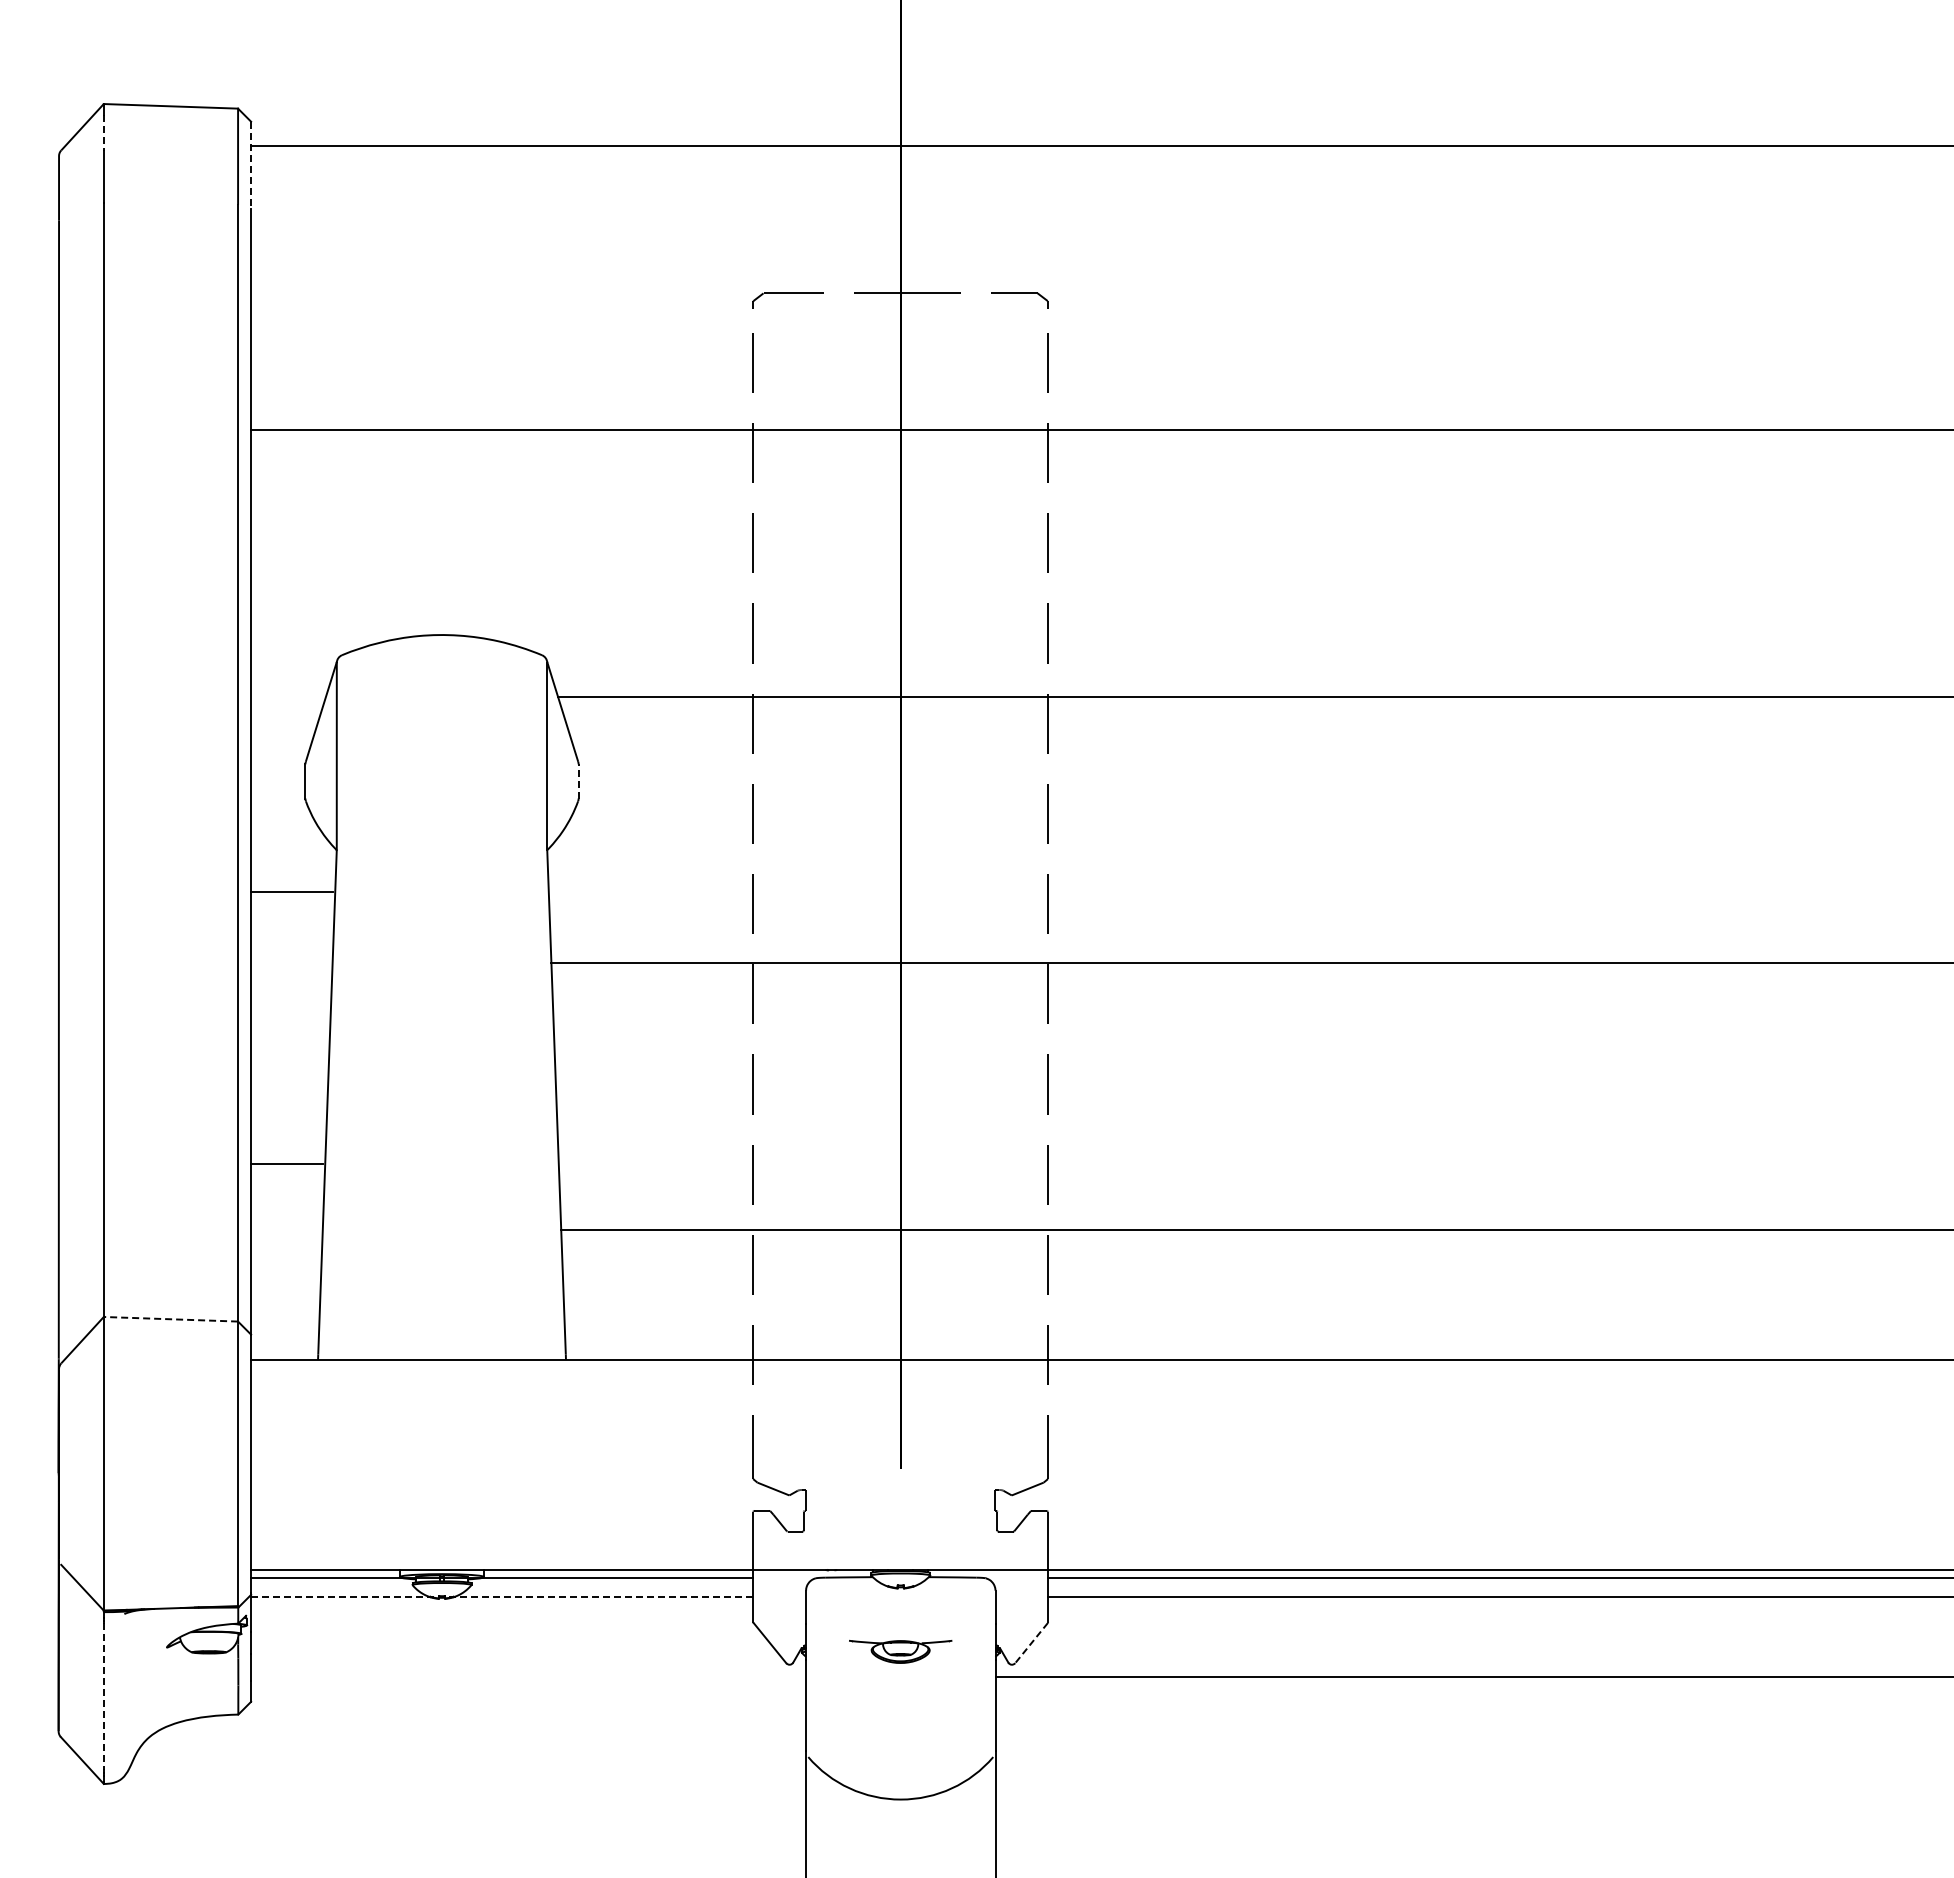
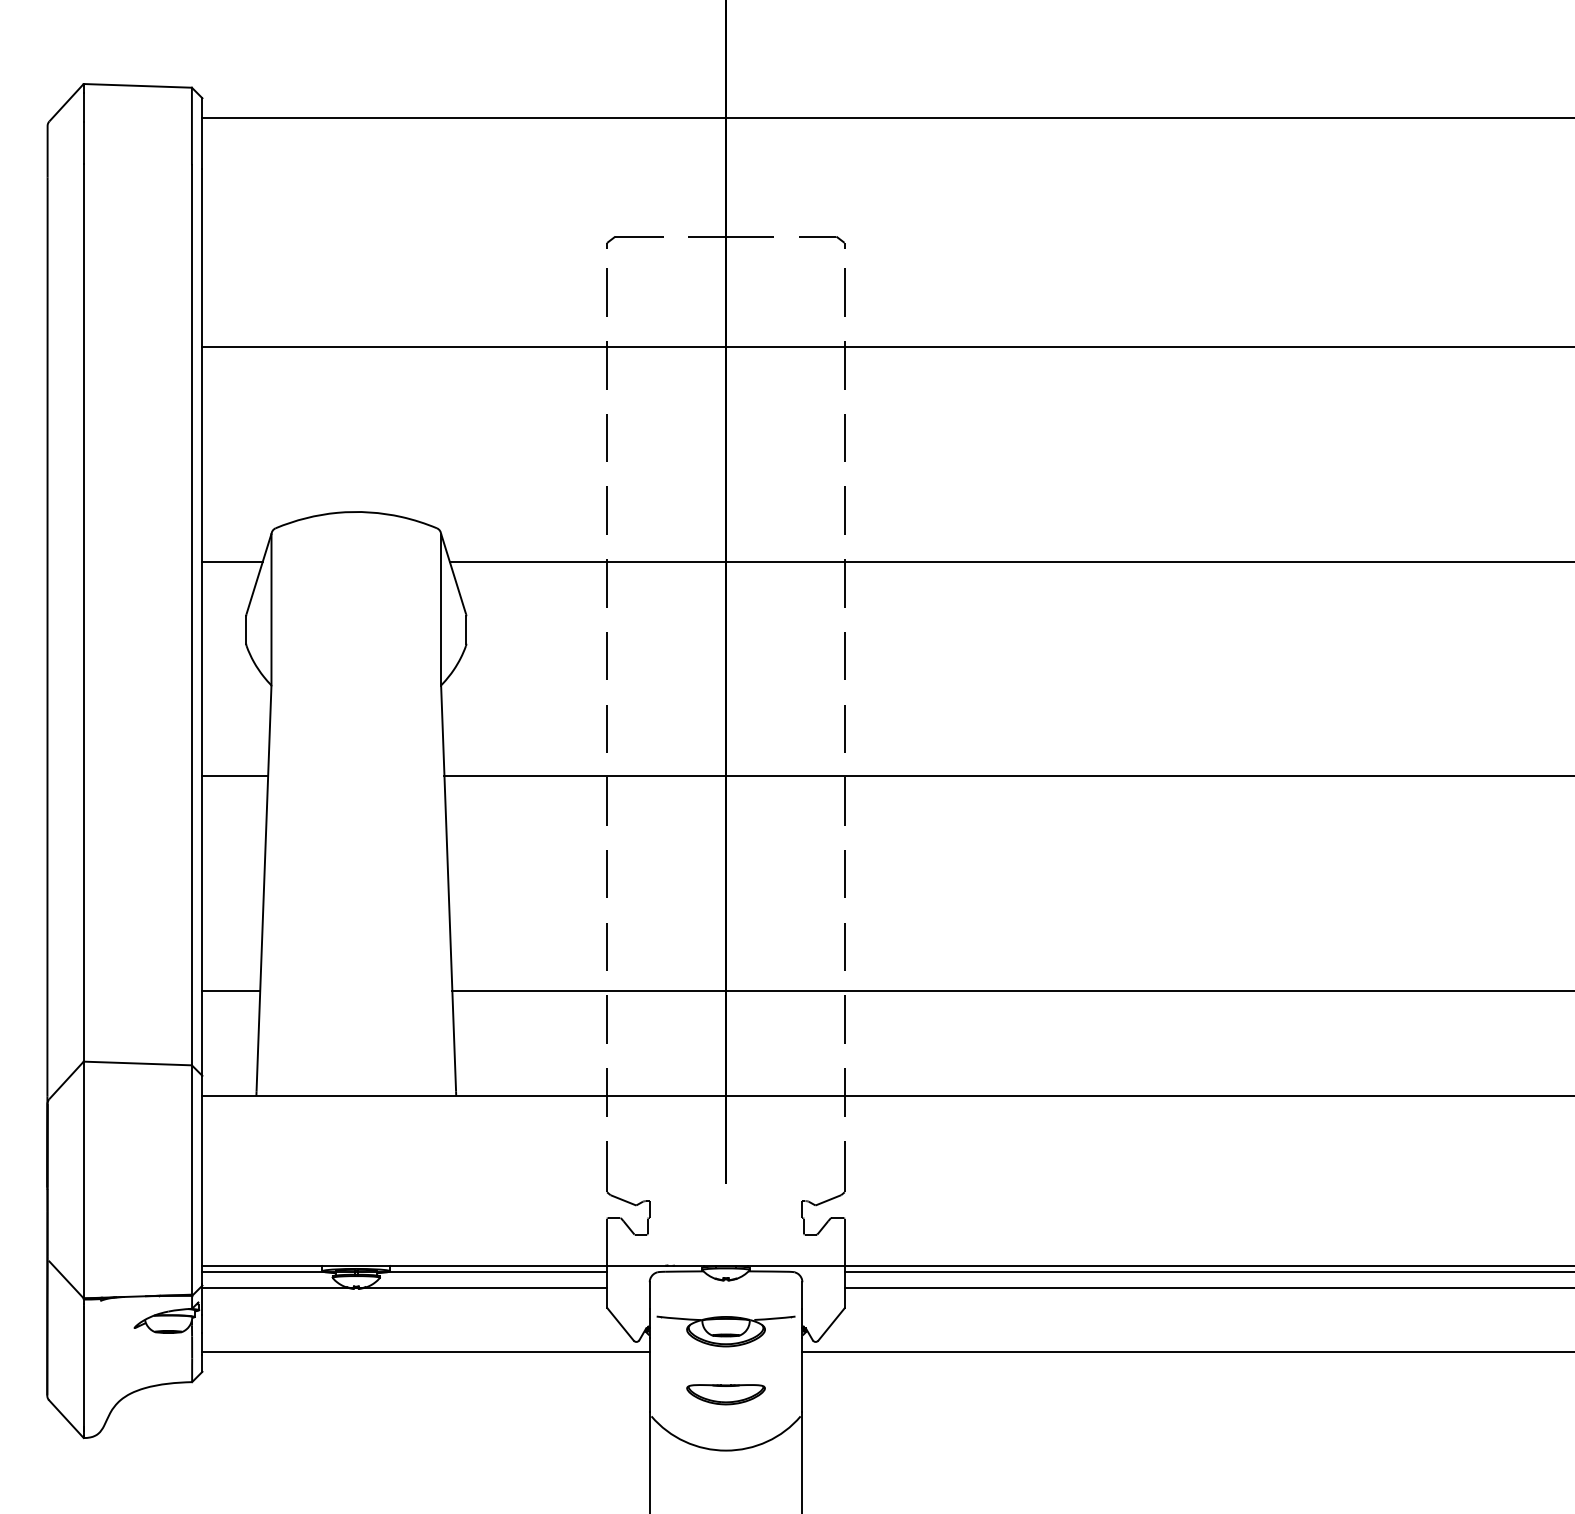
line: (103, 133) -> (83, 107), dashed -> solid
line: (251, 165) -> (202, 133), dashed -> solid
line: (288, 696) -> (232, 561), added
line: (578, 780) -> (466, 629), dashed -> solid
line: (291, 892) -> (234, 776), moved
line: (286, 1163) -> (230, 991), moved
line: (170, 1319) -> (137, 1063), dashed -> solid
line: (501, 1597) -> (404, 1287), dashed -> solid
line: (1031, 1643) -> (831, 1324), dashed -> solid
part: (900, 1651) -> (725, 1331), size x1.67
line: (528, 1677) -> (426, 1352), added
line: (103, 1697) -> (83, 1368), dashed -> solid
part: (900, 1730) -> (725, 1394), added

